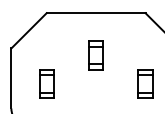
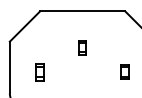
part: (95, 55) -> (82, 47), size x0.6
part: (45, 83) -> (39, 71), size x0.7
part: (144, 83) -> (124, 71), size x0.6

